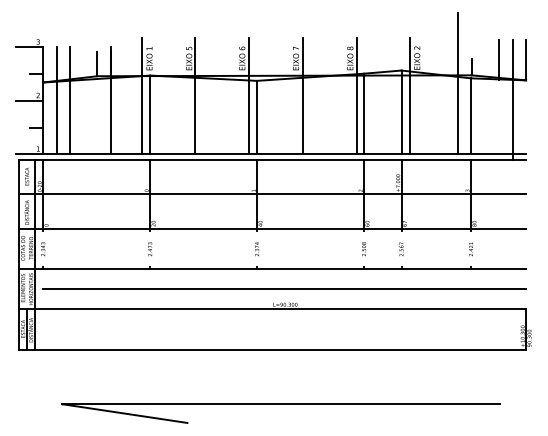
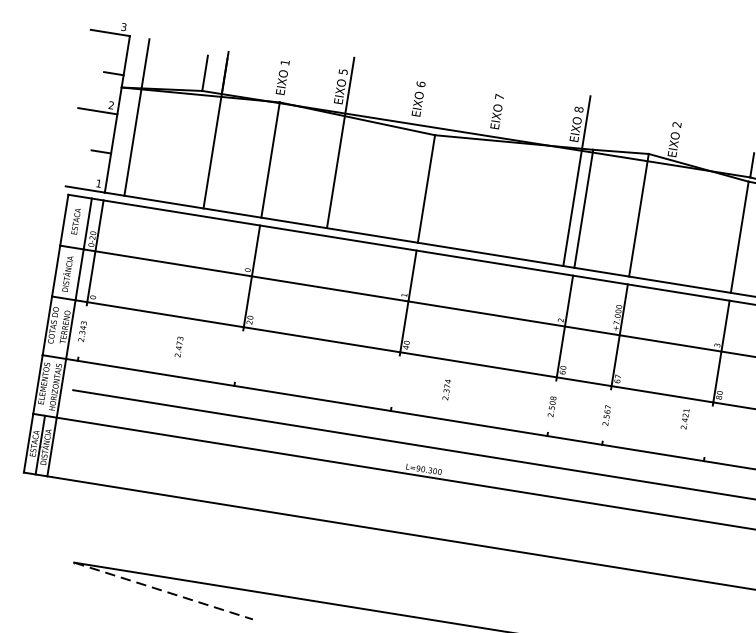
line: (458, 83) -> (729, 186), removed
line: (248, 95) -> (419, 154), removed
line: (141, 96) -> (262, 131), removed
line: (302, 96) -> (497, 168), removed
line: (410, 96) -> (655, 194), removed
line: (69, 100) -> (155, 119), removed
text: (150, 249) -> (179, 347), moved
text: (257, 249) -> (447, 390), moved
text: (470, 249) -> (684, 419), moved
line: (125, 413) -> (164, 591), solid -> dashed

